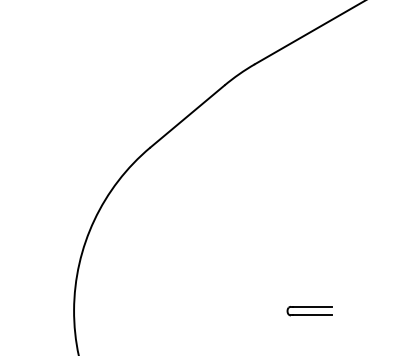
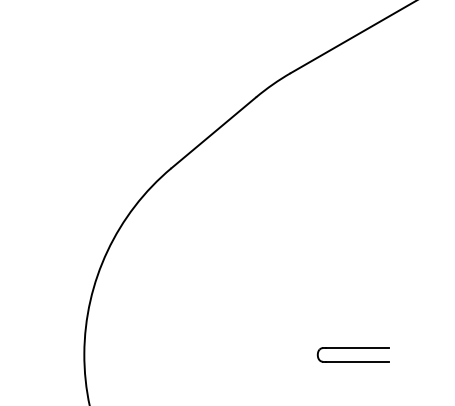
part: (309, 310) -> (353, 354), size x1.4

